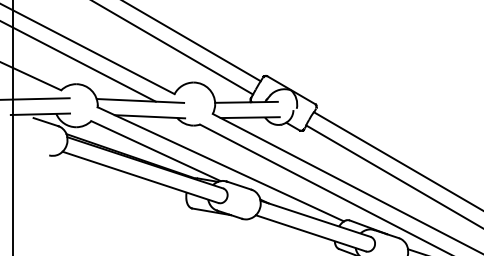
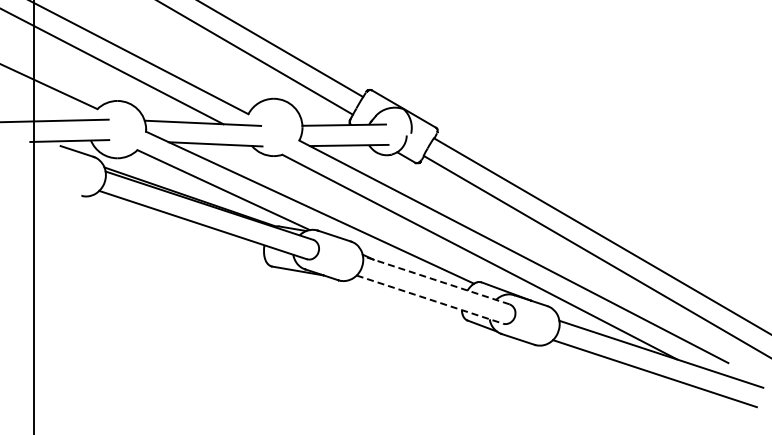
line: (315, 218) -> (435, 280), solid -> dashed
line: (311, 233) -> (430, 299), solid -> dashed

